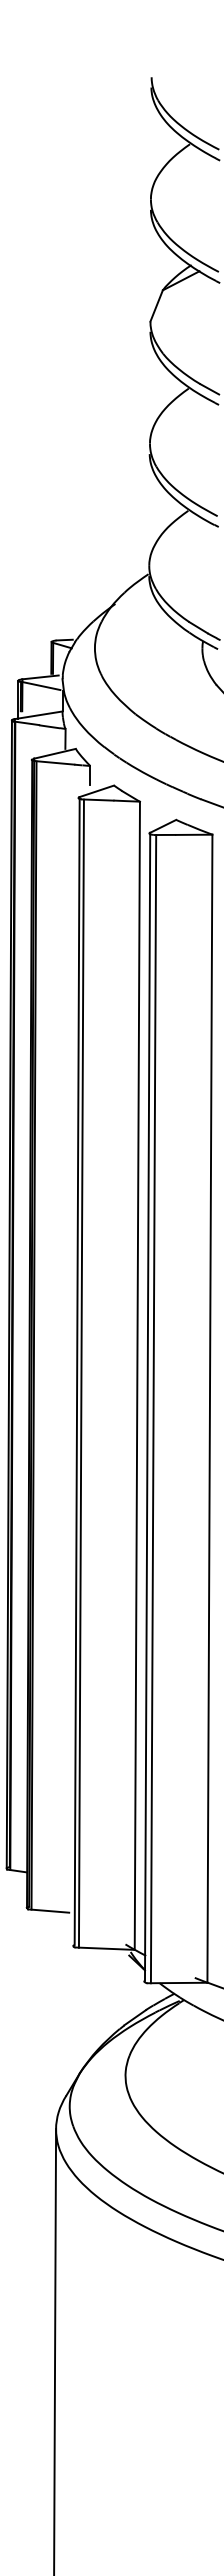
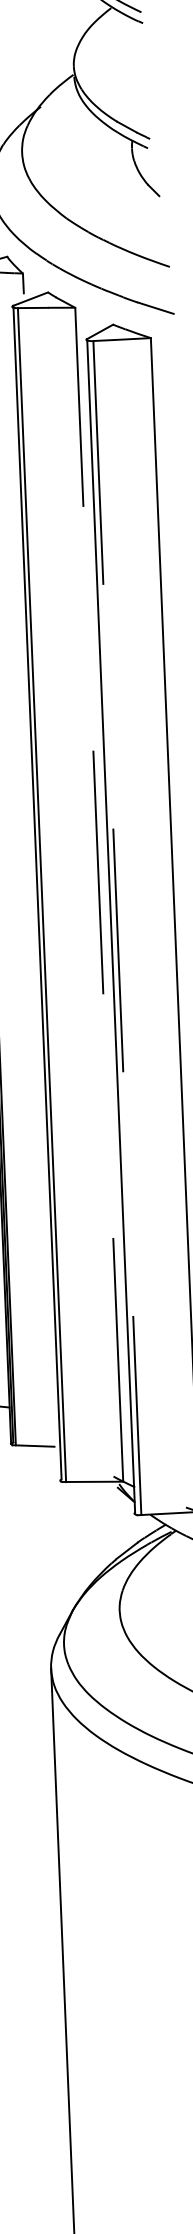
line: (137, 1375) -> (99, 894), solid -> dashed
line: (153, 1409) -> (117, 928), solid -> dashed

